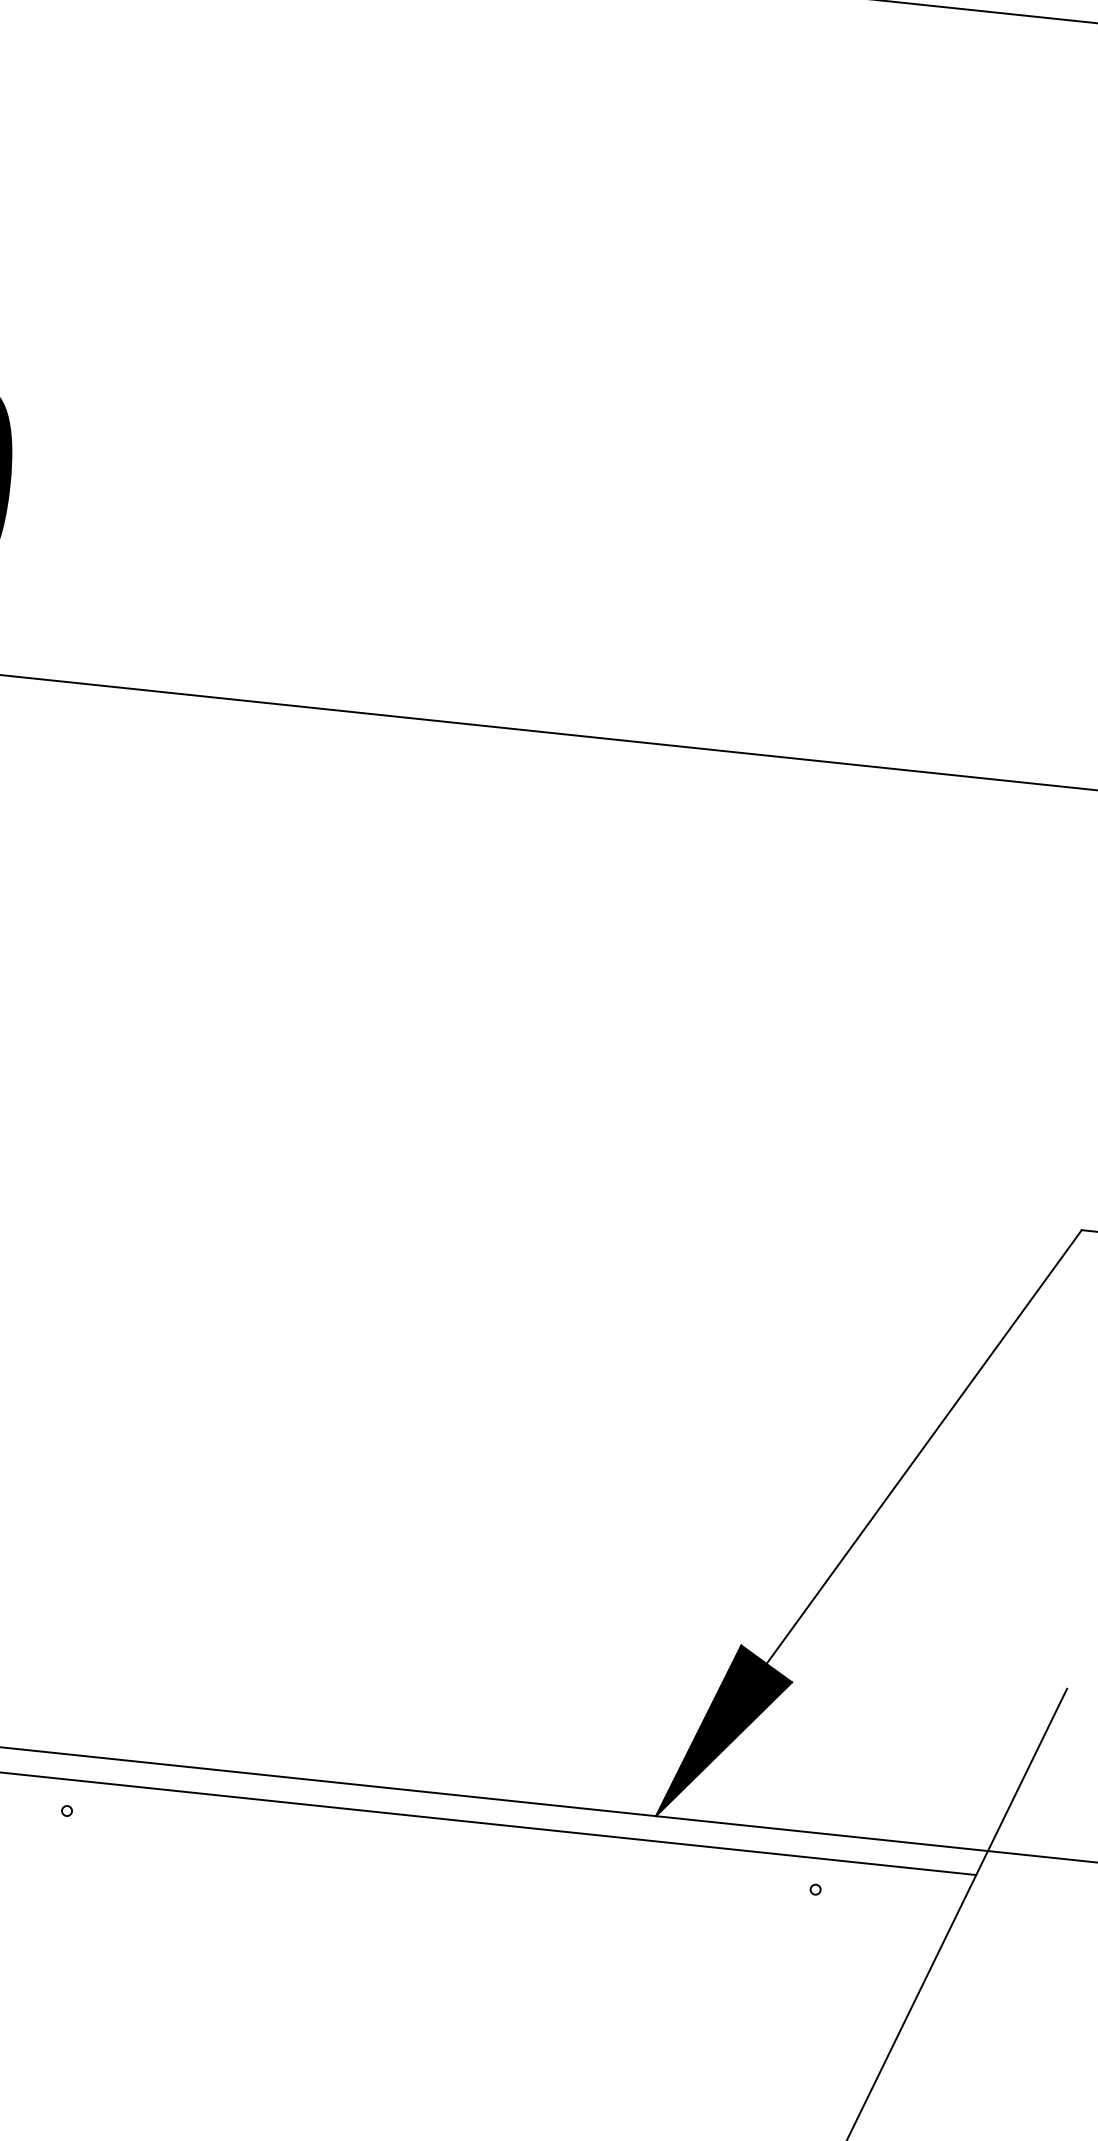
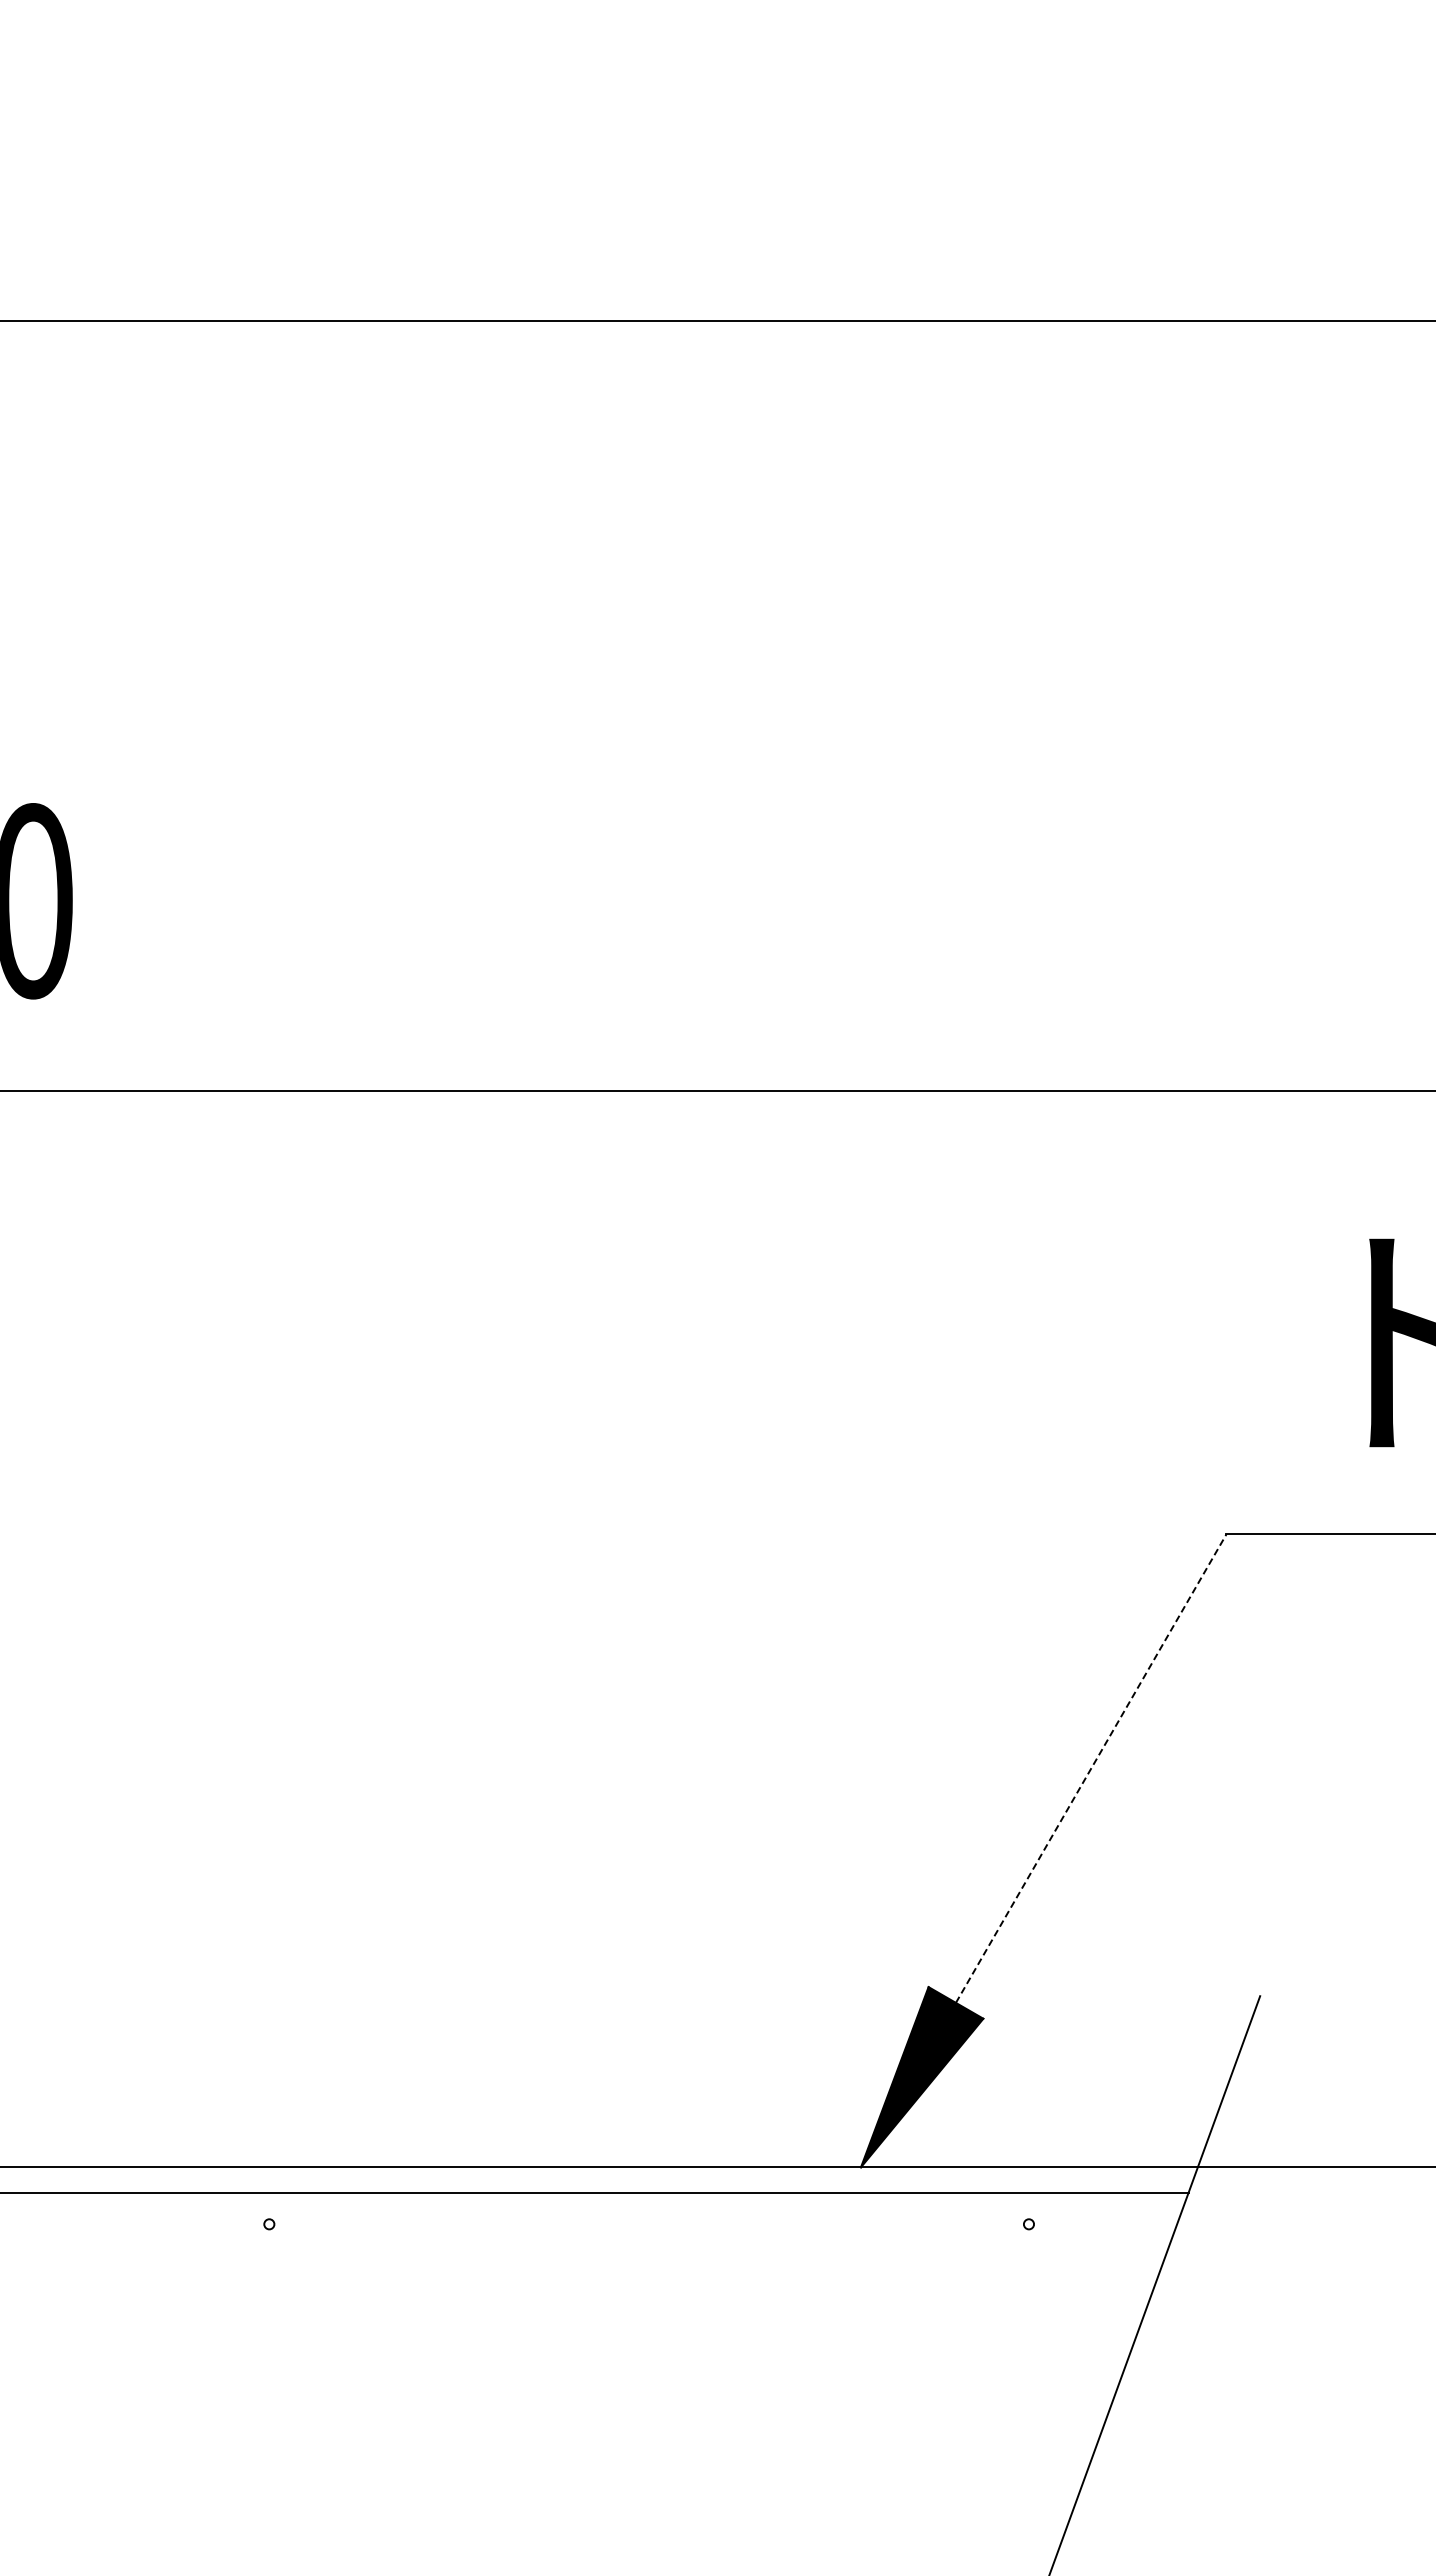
line: (924, 1446) -> (1091, 1768), solid -> dashed

